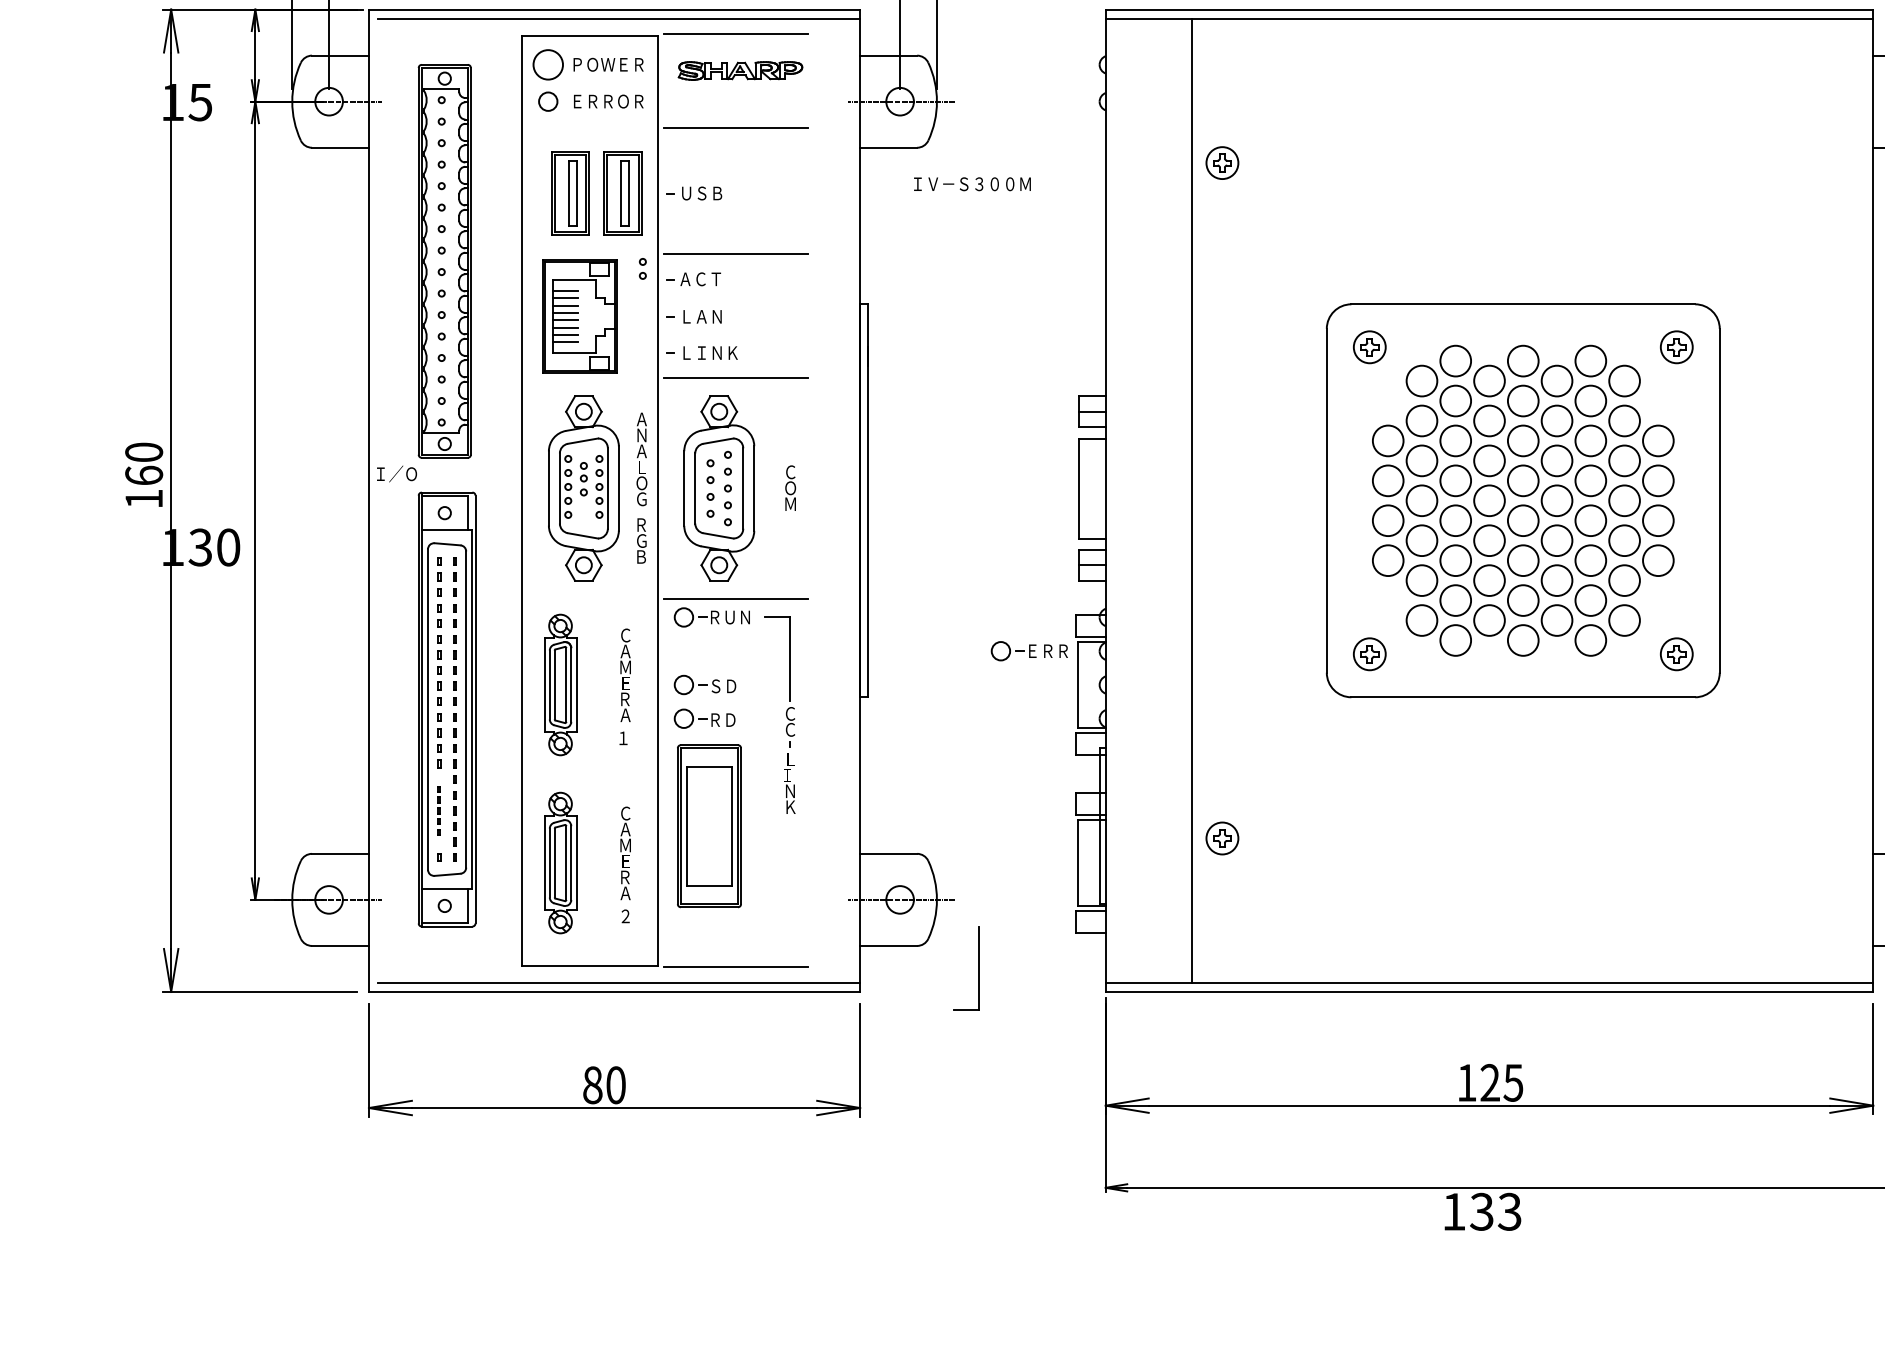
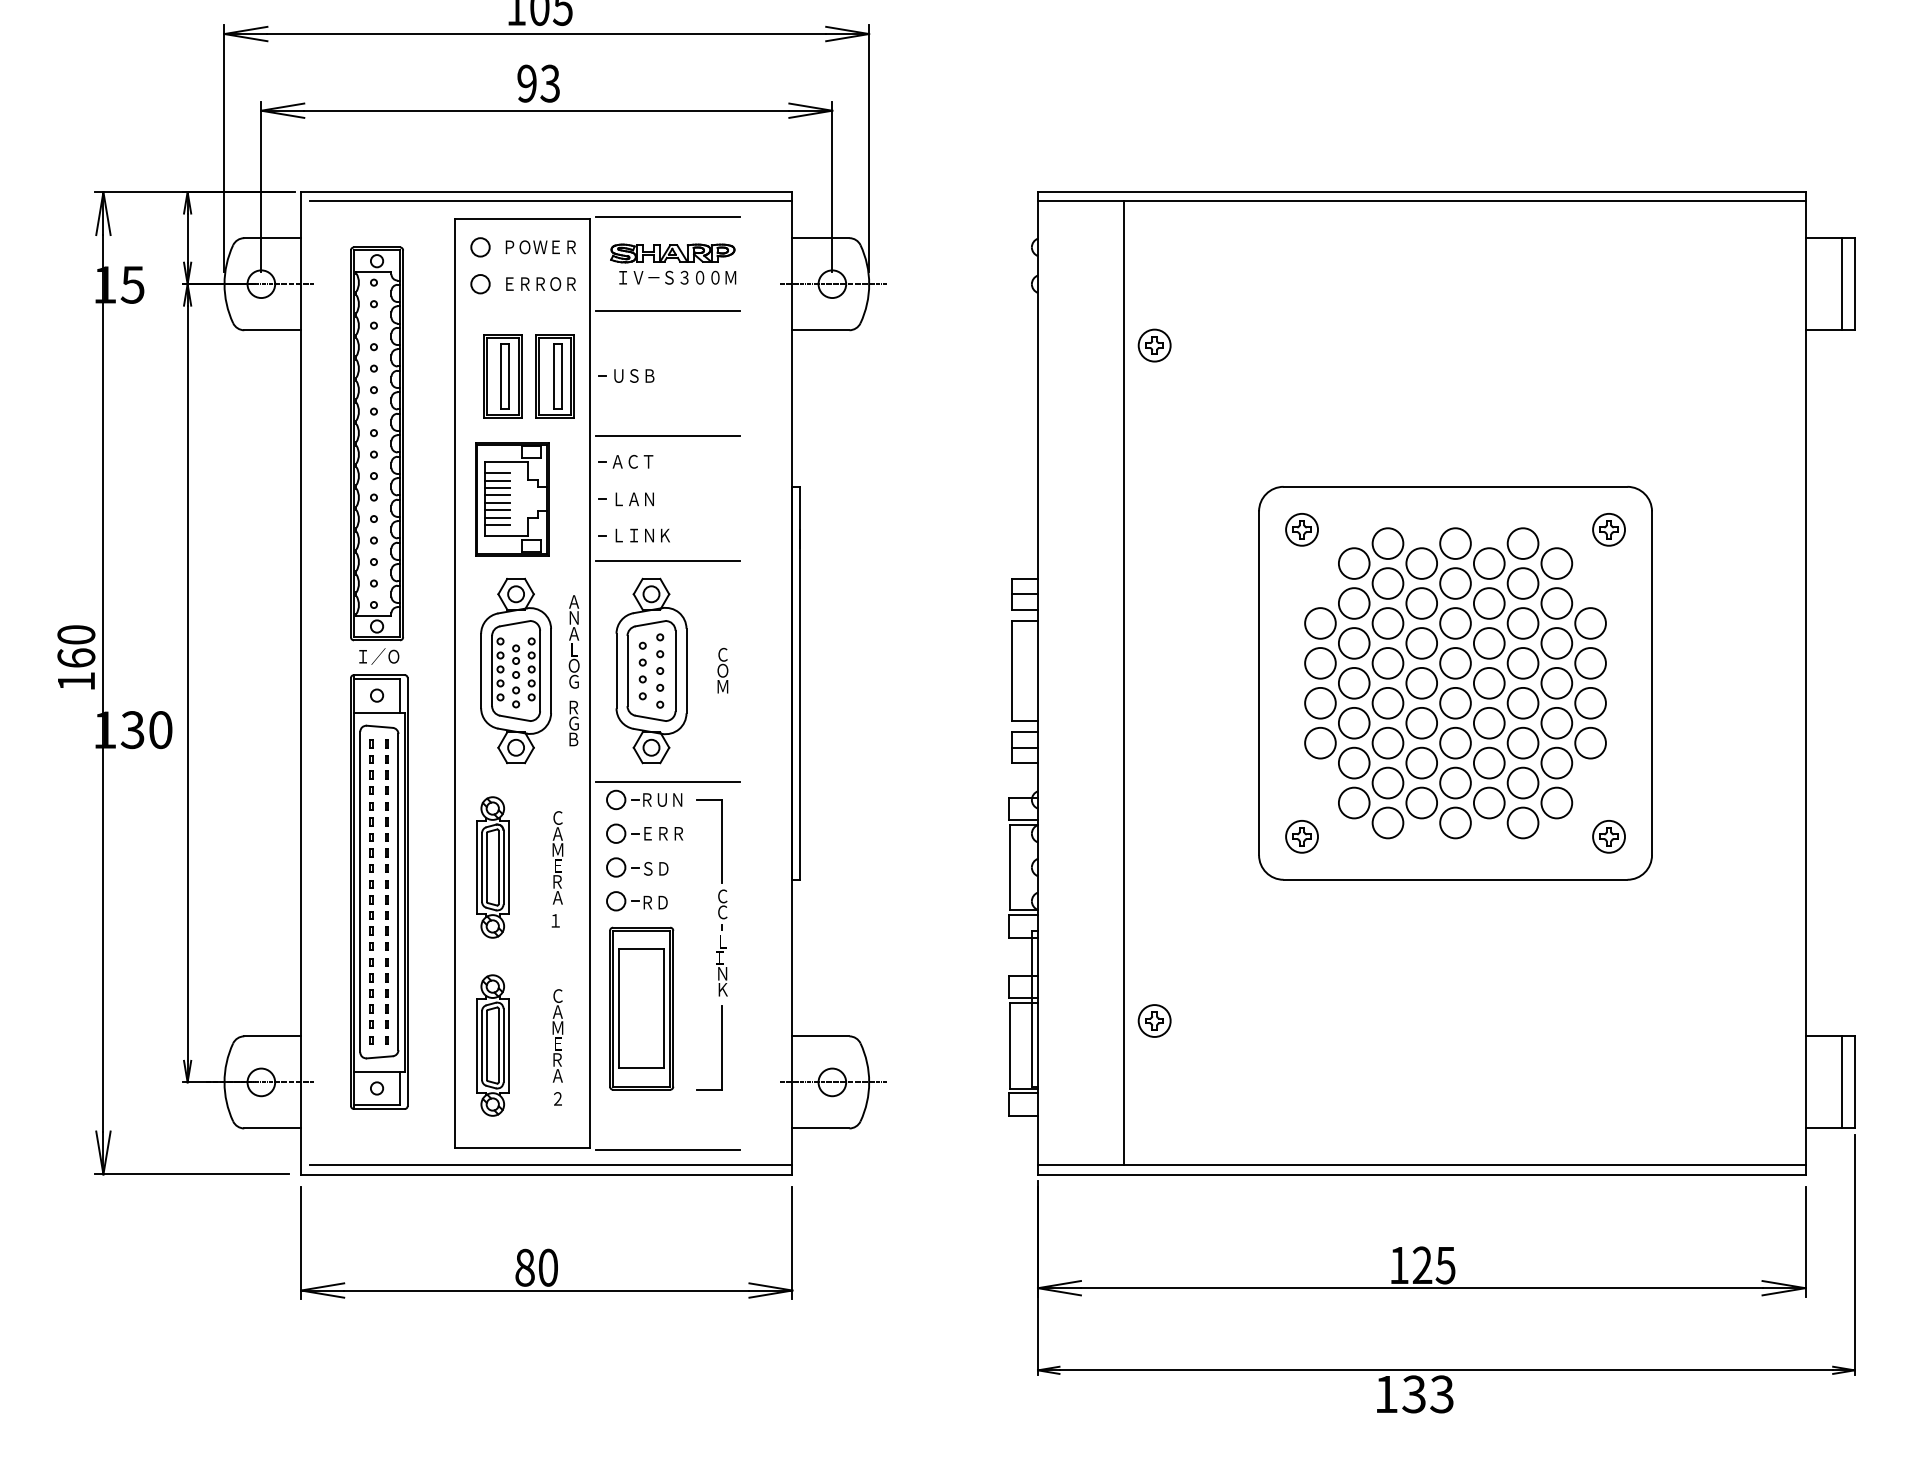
circle: (548, 64) -> (480, 247), size x0.62
text: (972, 183) -> (677, 277), moved
part: (643, 268) -> (516, 697), moved
text: (397, 473) -> (379, 656), moved
part: (1029, 650) -> (644, 833), moved
part: (439, 810) -> (371, 993), size x1.43
part: (978, 967) -> (721, 1047), moved

